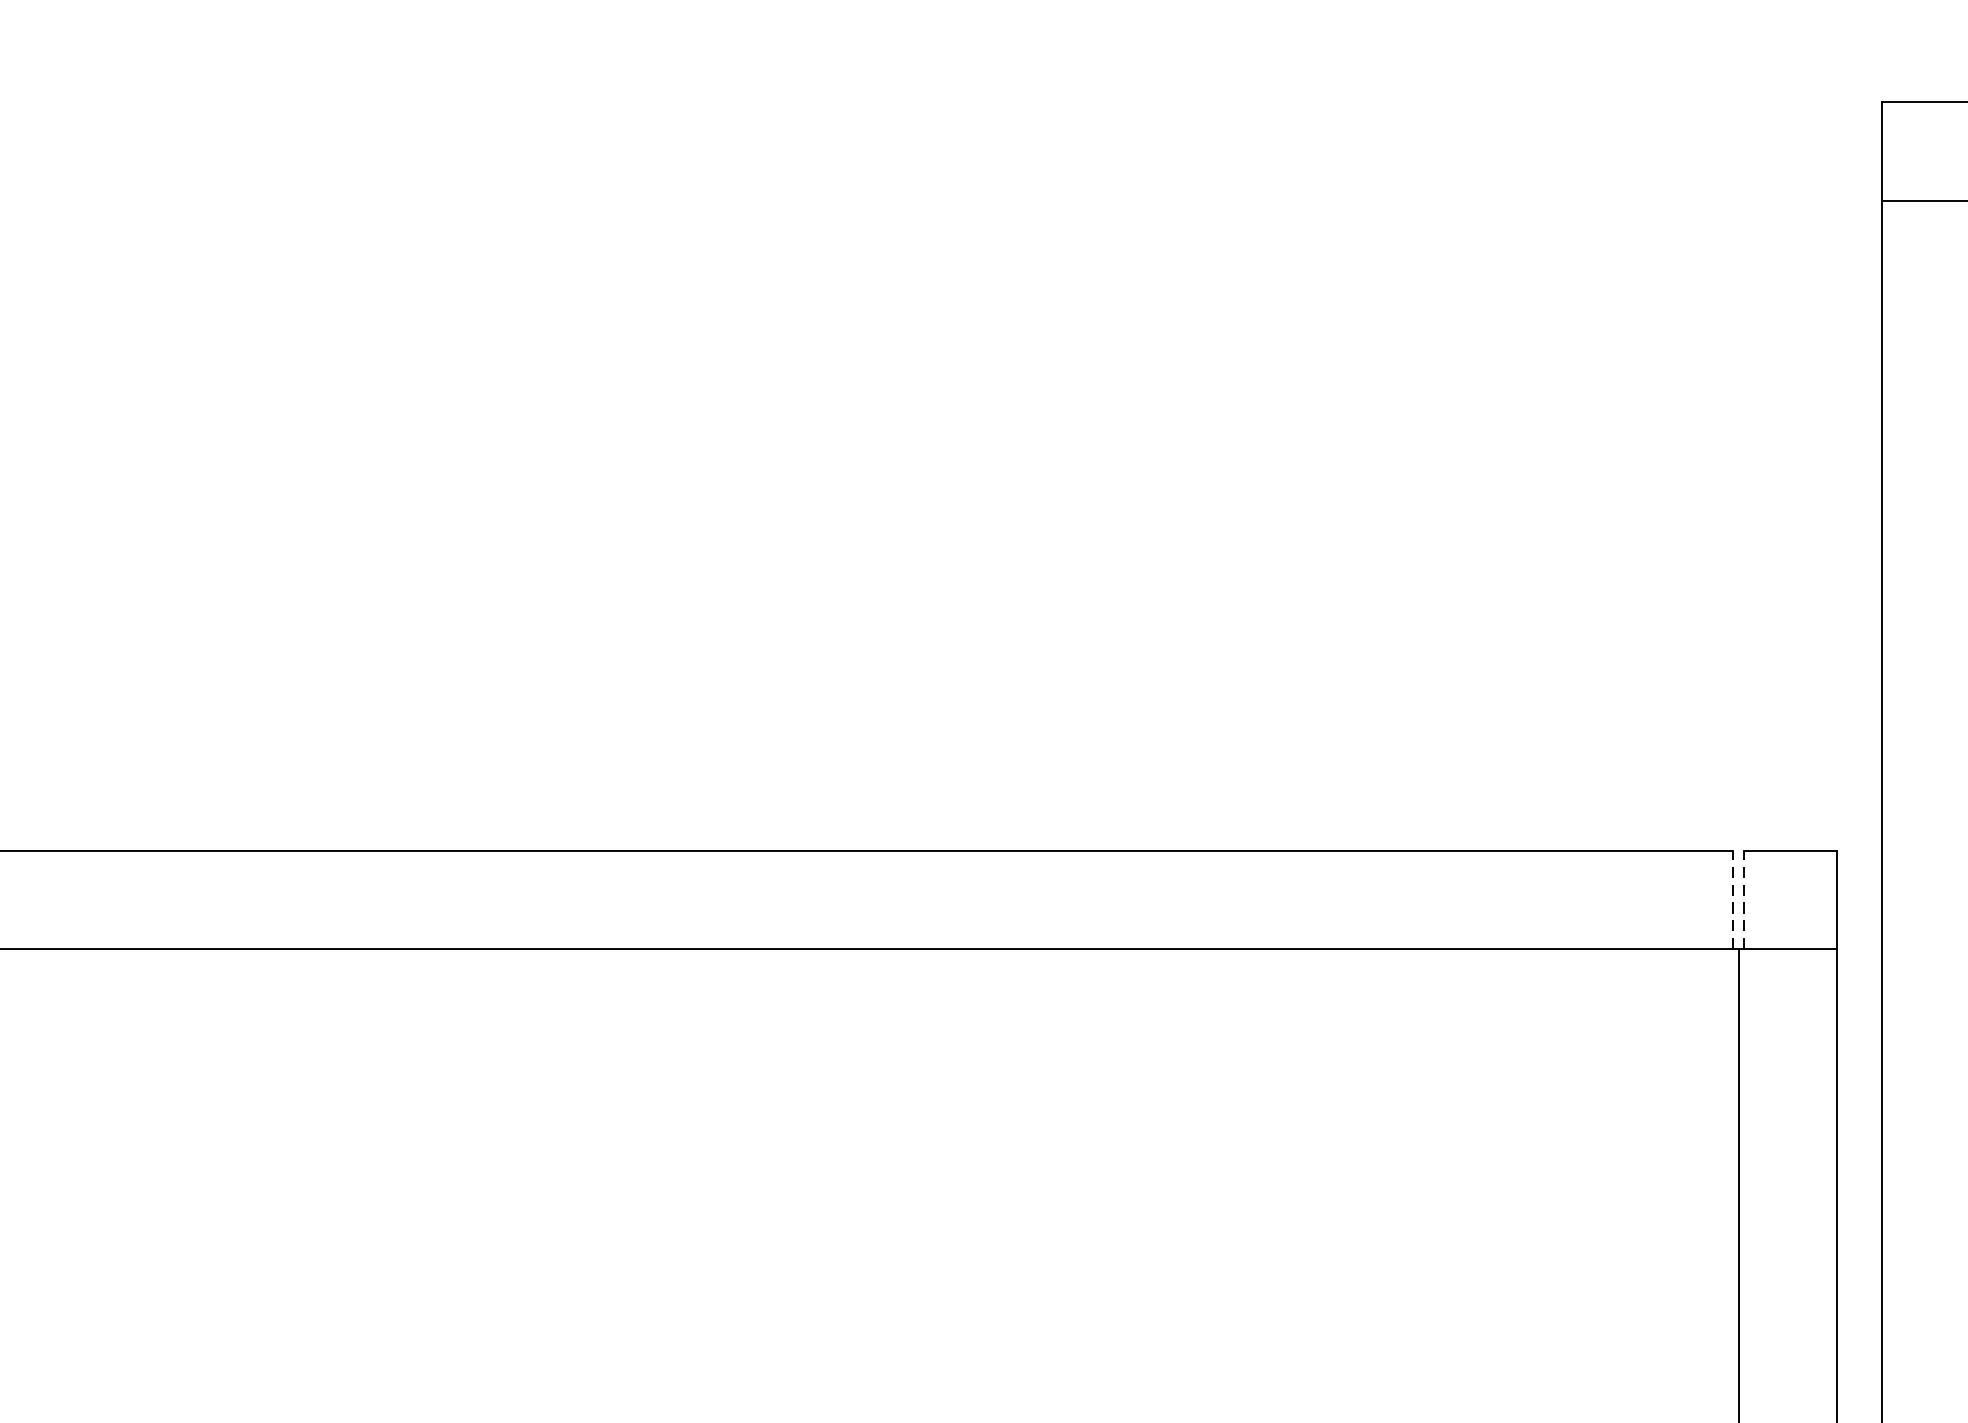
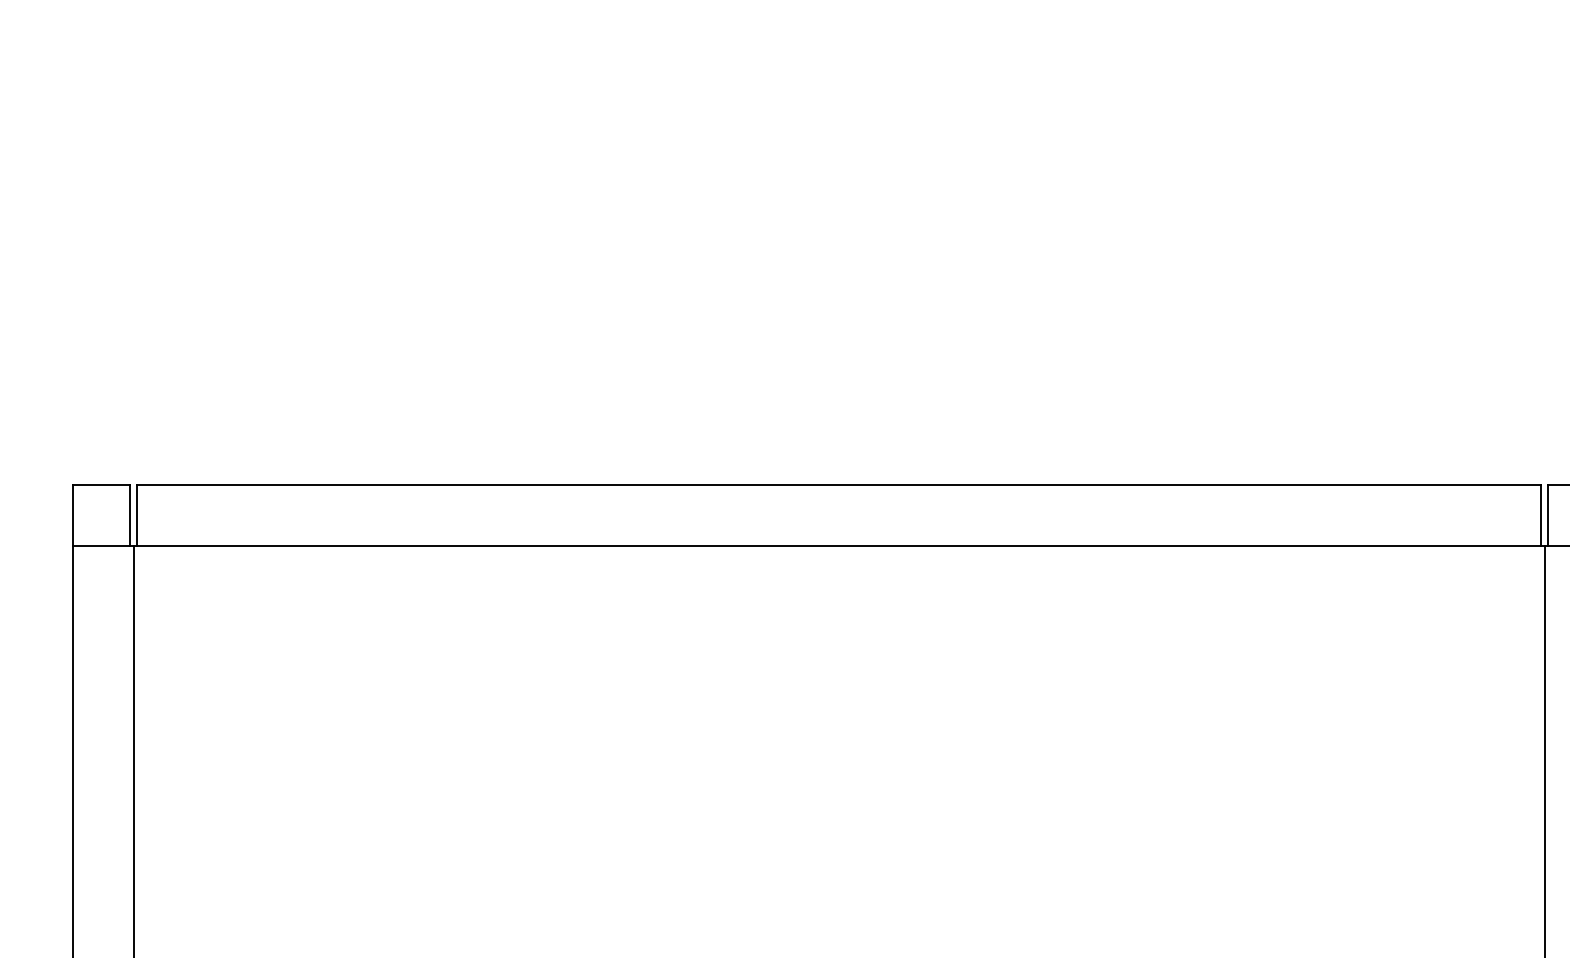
line: (1733, 900) -> (1541, 515), dashed -> solid
line: (1744, 900) -> (1548, 515), dashed -> solid

